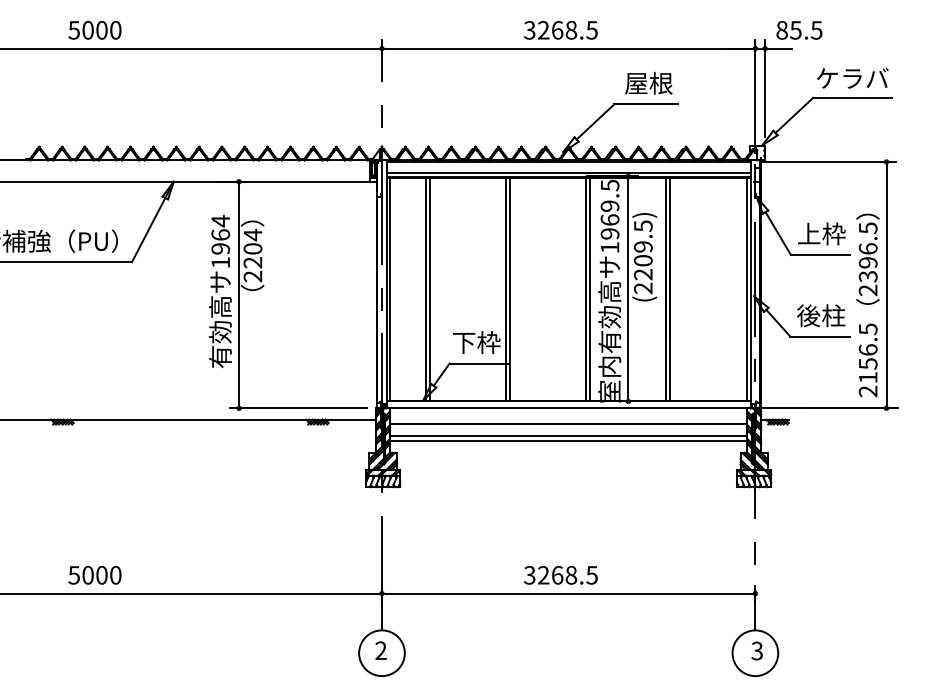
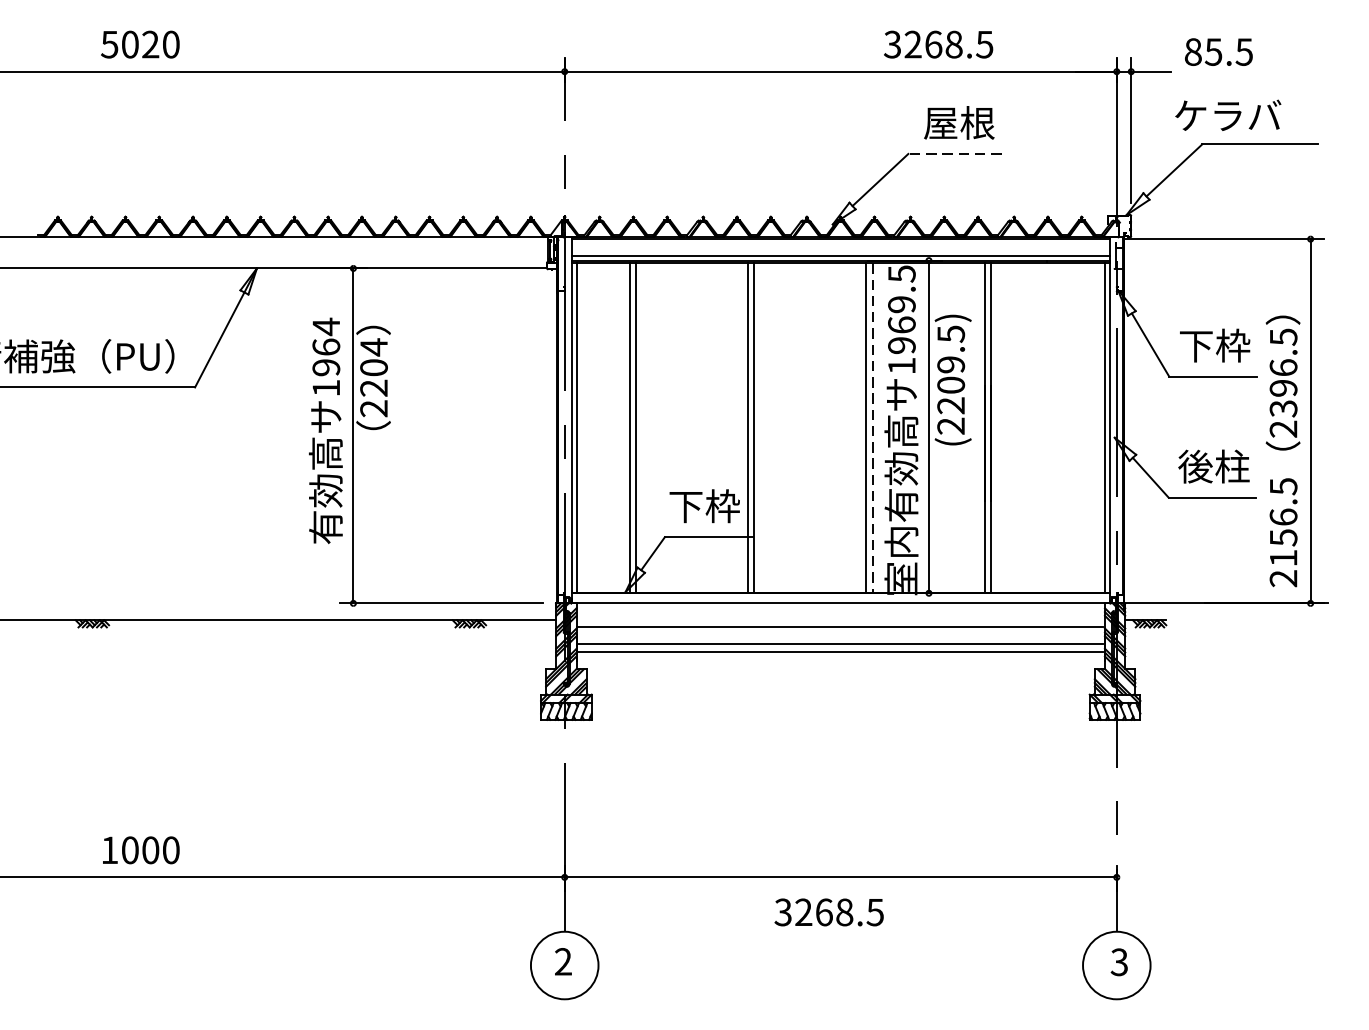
text: (101, 30) -> (150, 44), 5000 -> 5020
text: (560, 30) -> (938, 44), moved
text: (799, 30) -> (1218, 52), moved
text: (852, 77) -> (1227, 114), moved
line: (645, 104) -> (954, 154), solid -> dashed
text: (809, 233) -> (1196, 344), 上枠 -> 下枠
line: (590, 289) -> (872, 427), solid -> dashed
text: (73, 575) -> (108, 850), 5000 -> 1000
text: (560, 575) -> (828, 912), moved

